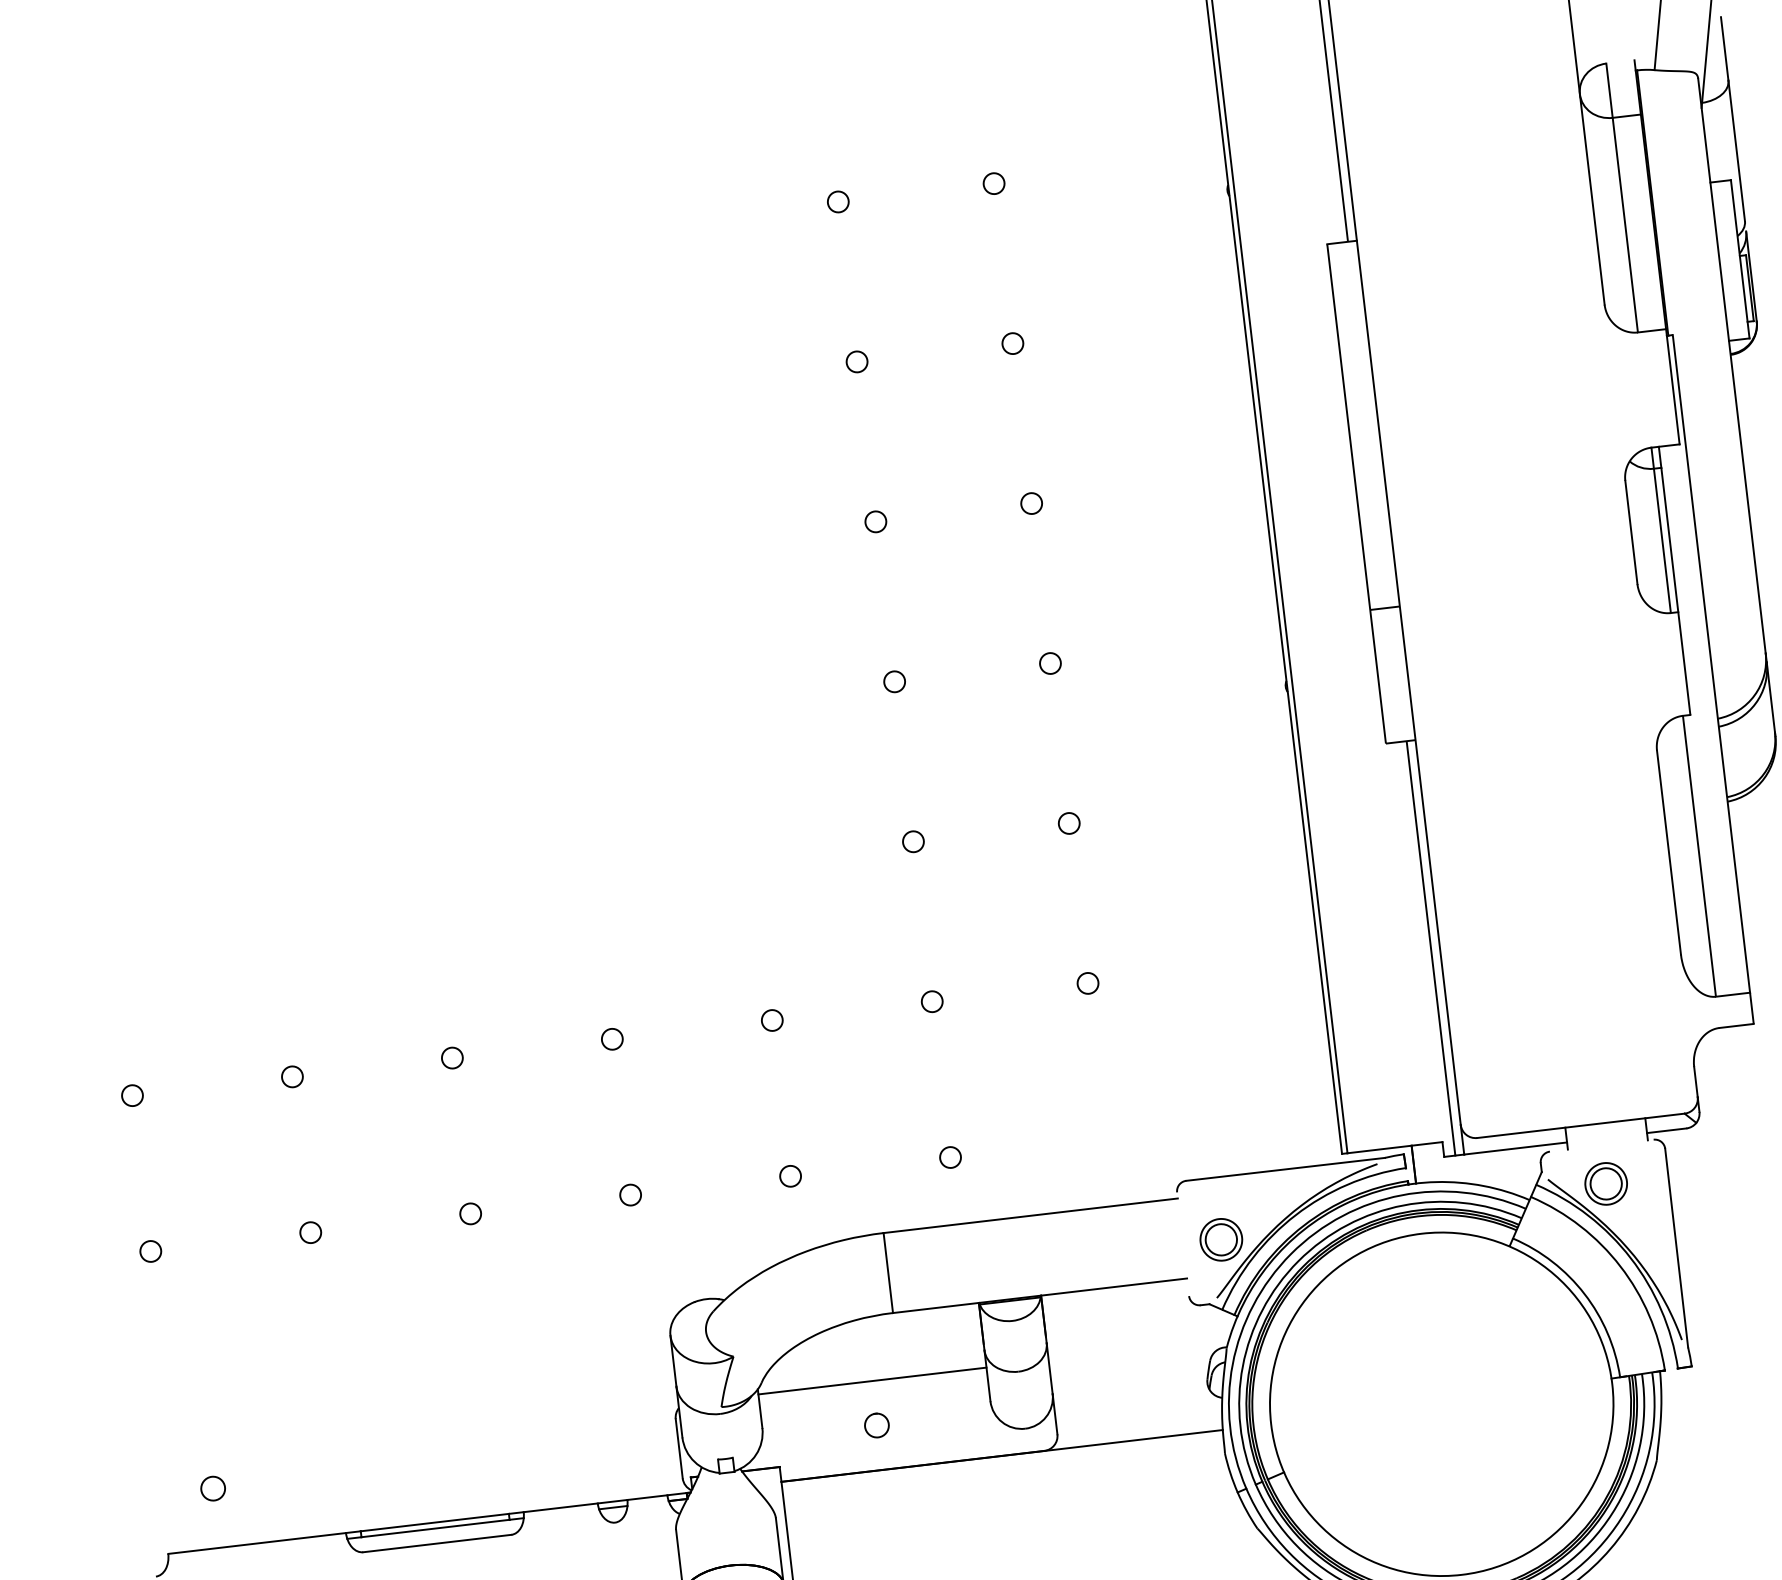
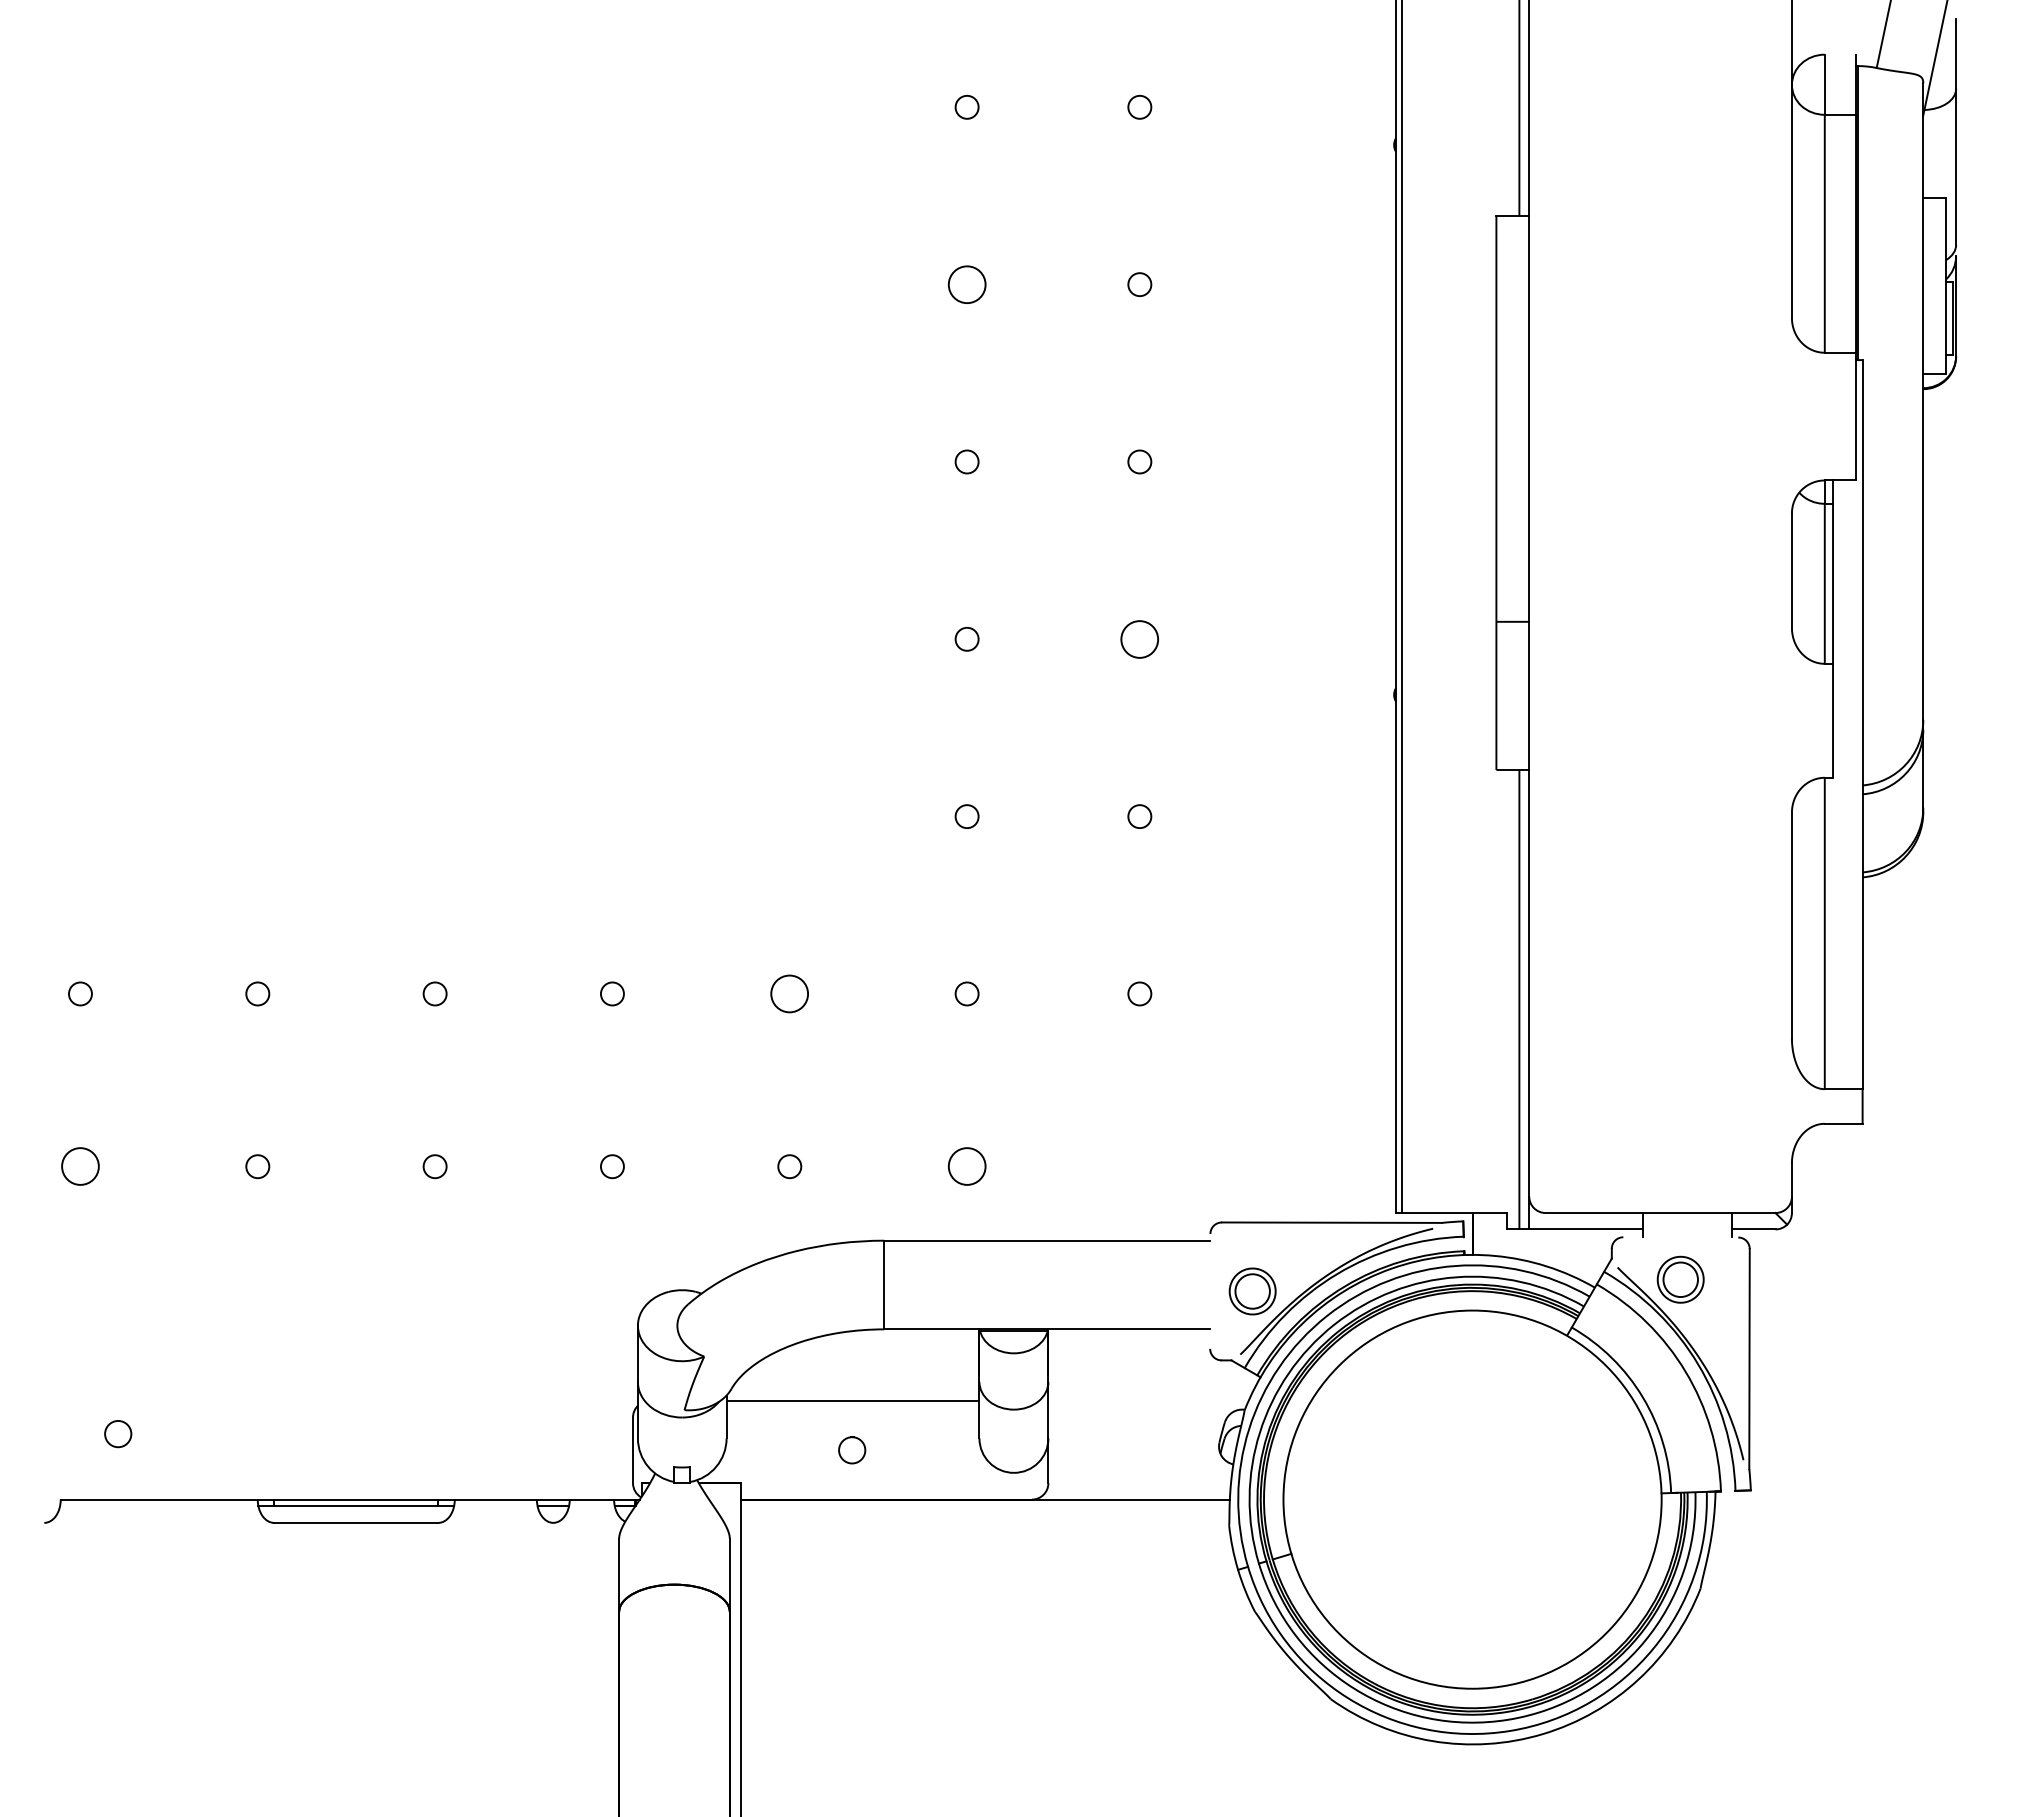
circle: (856, 361) -> (966, 284), size x1.6
circle: (1050, 662) -> (1139, 638), size x1.6
circle: (771, 1020) -> (789, 993), size x1.6
circle: (949, 1157) -> (966, 1166), size x1.6
circle: (150, 1251) -> (80, 1166), size x1.6

